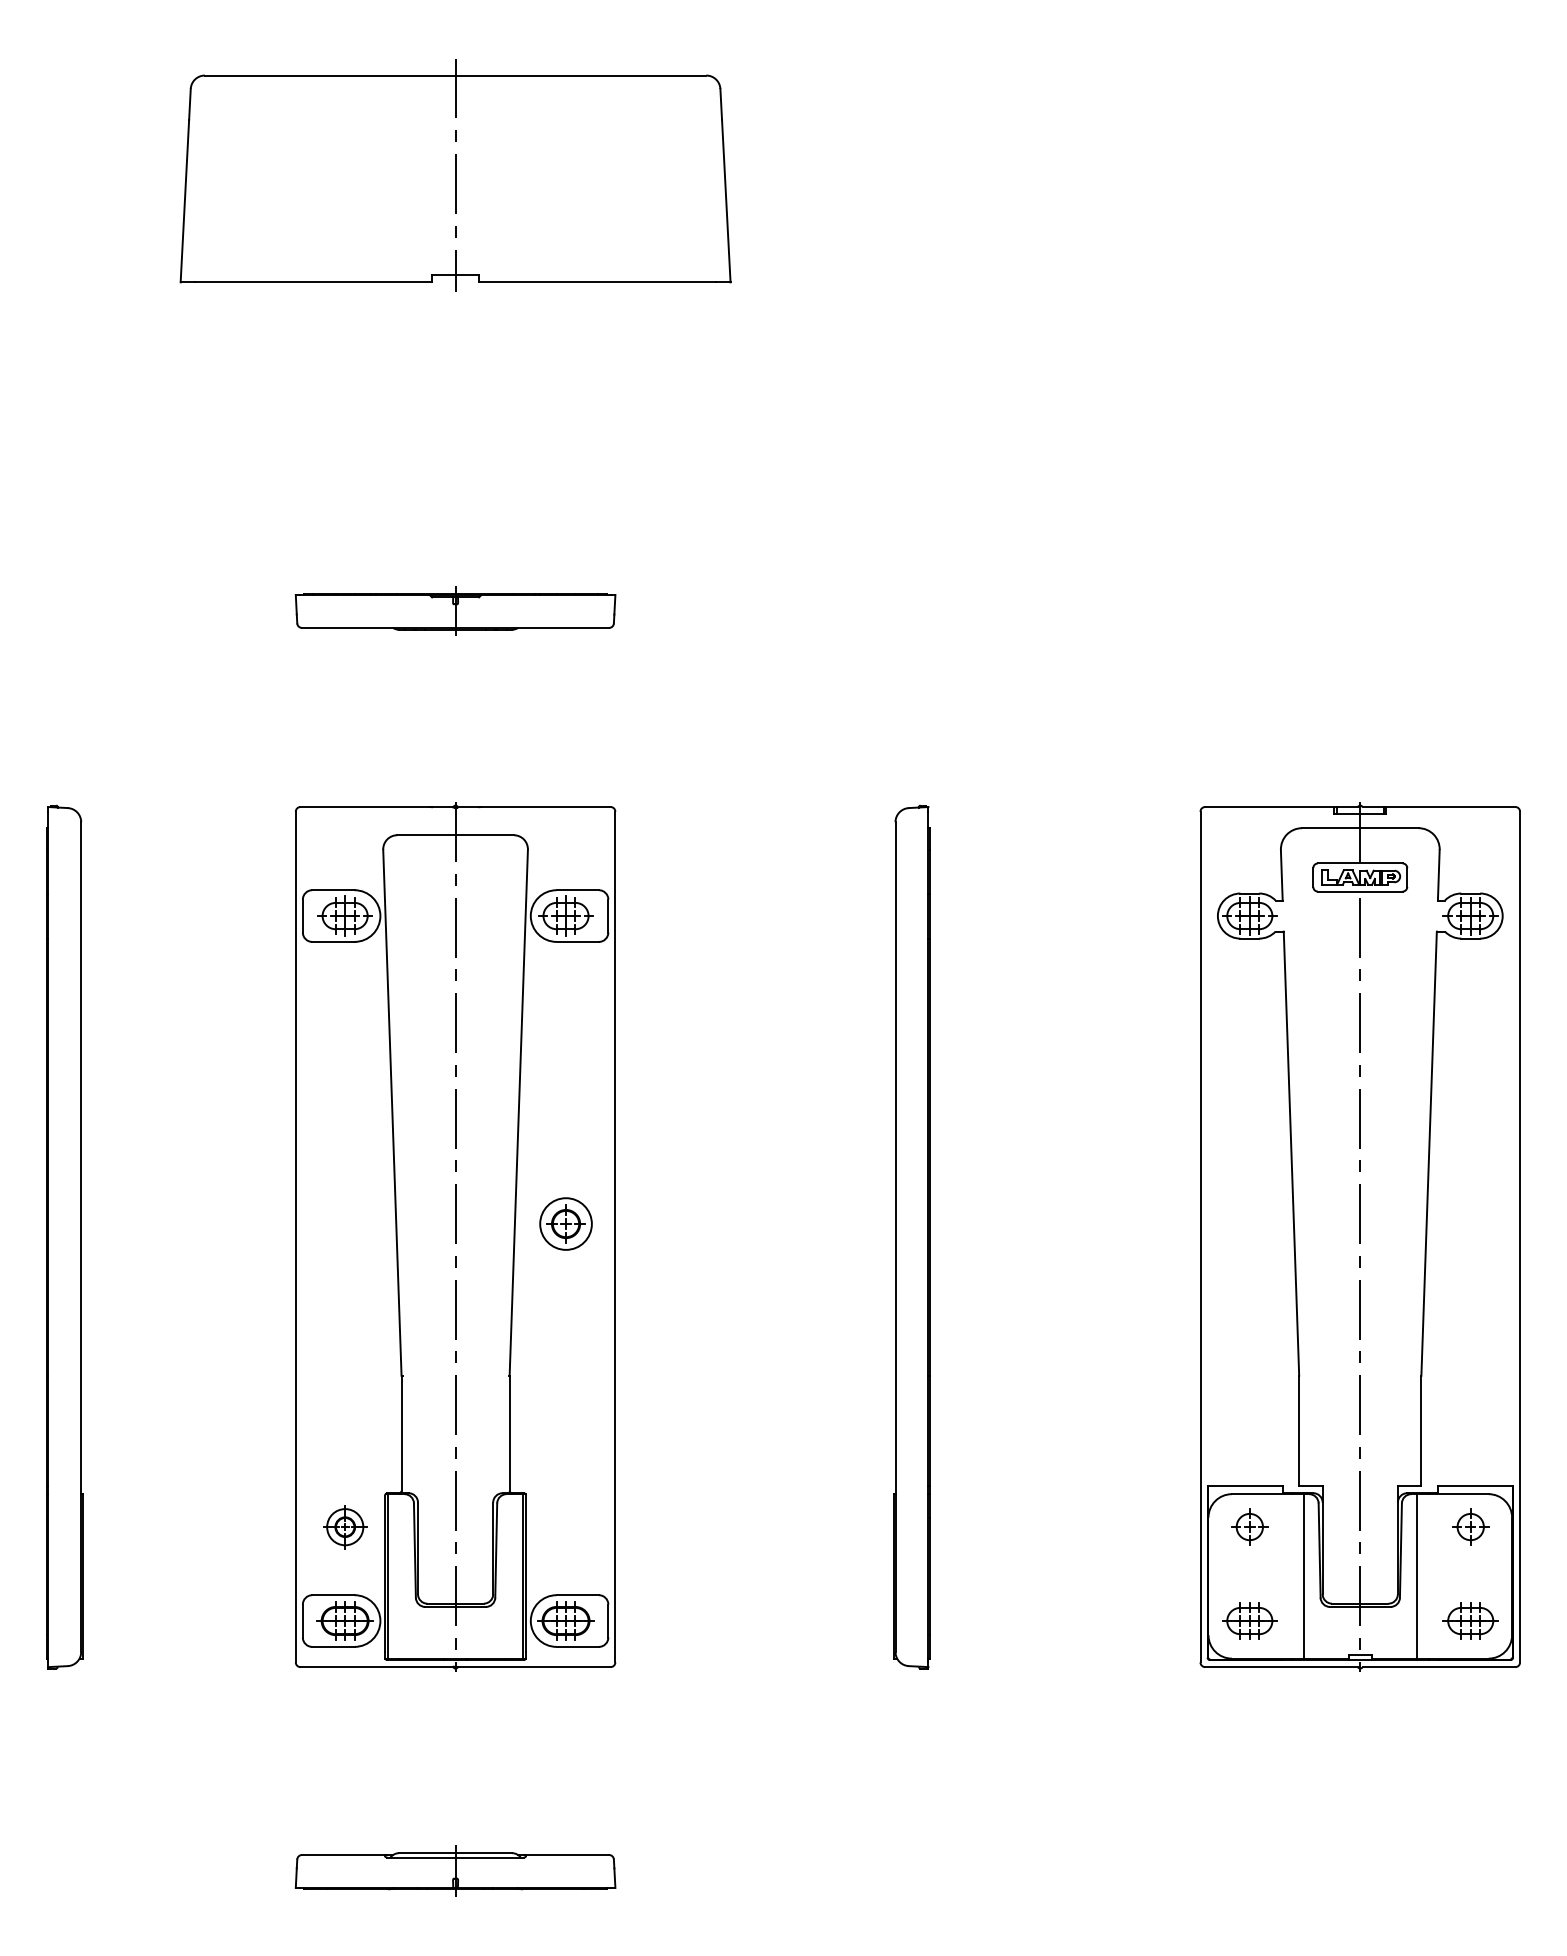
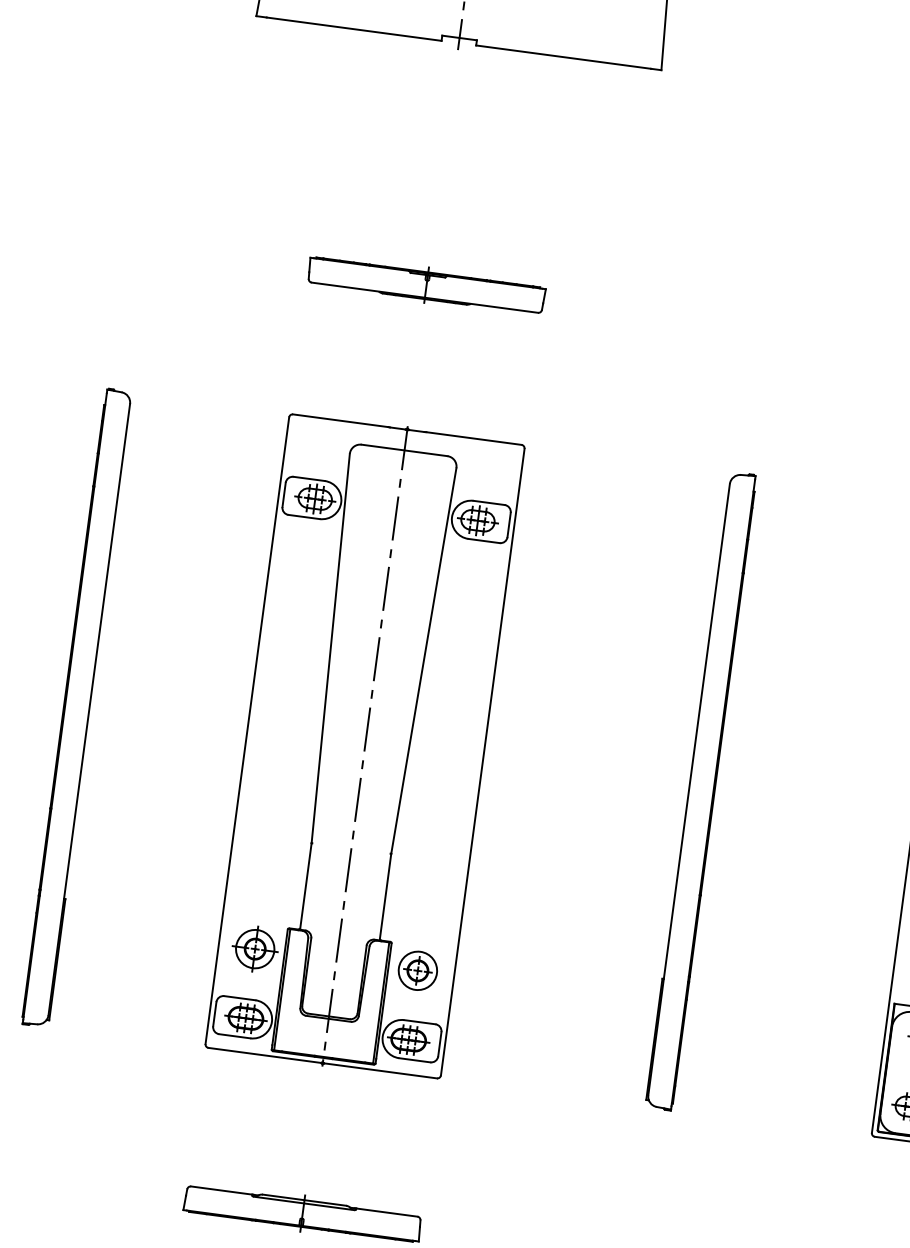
part: (565, 1223) -> (417, 970), moved
part: (345, 1527) -> (255, 949), size x1.43

